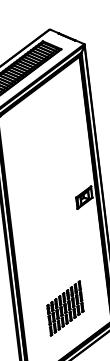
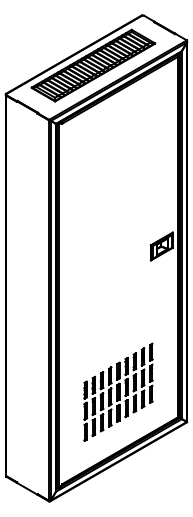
part: (65, 308) -> (118, 391), size x1.43

